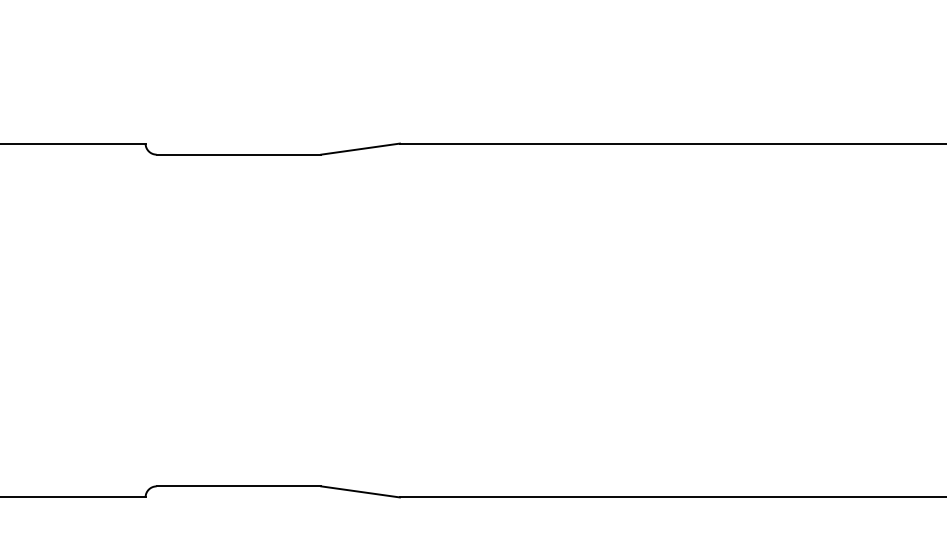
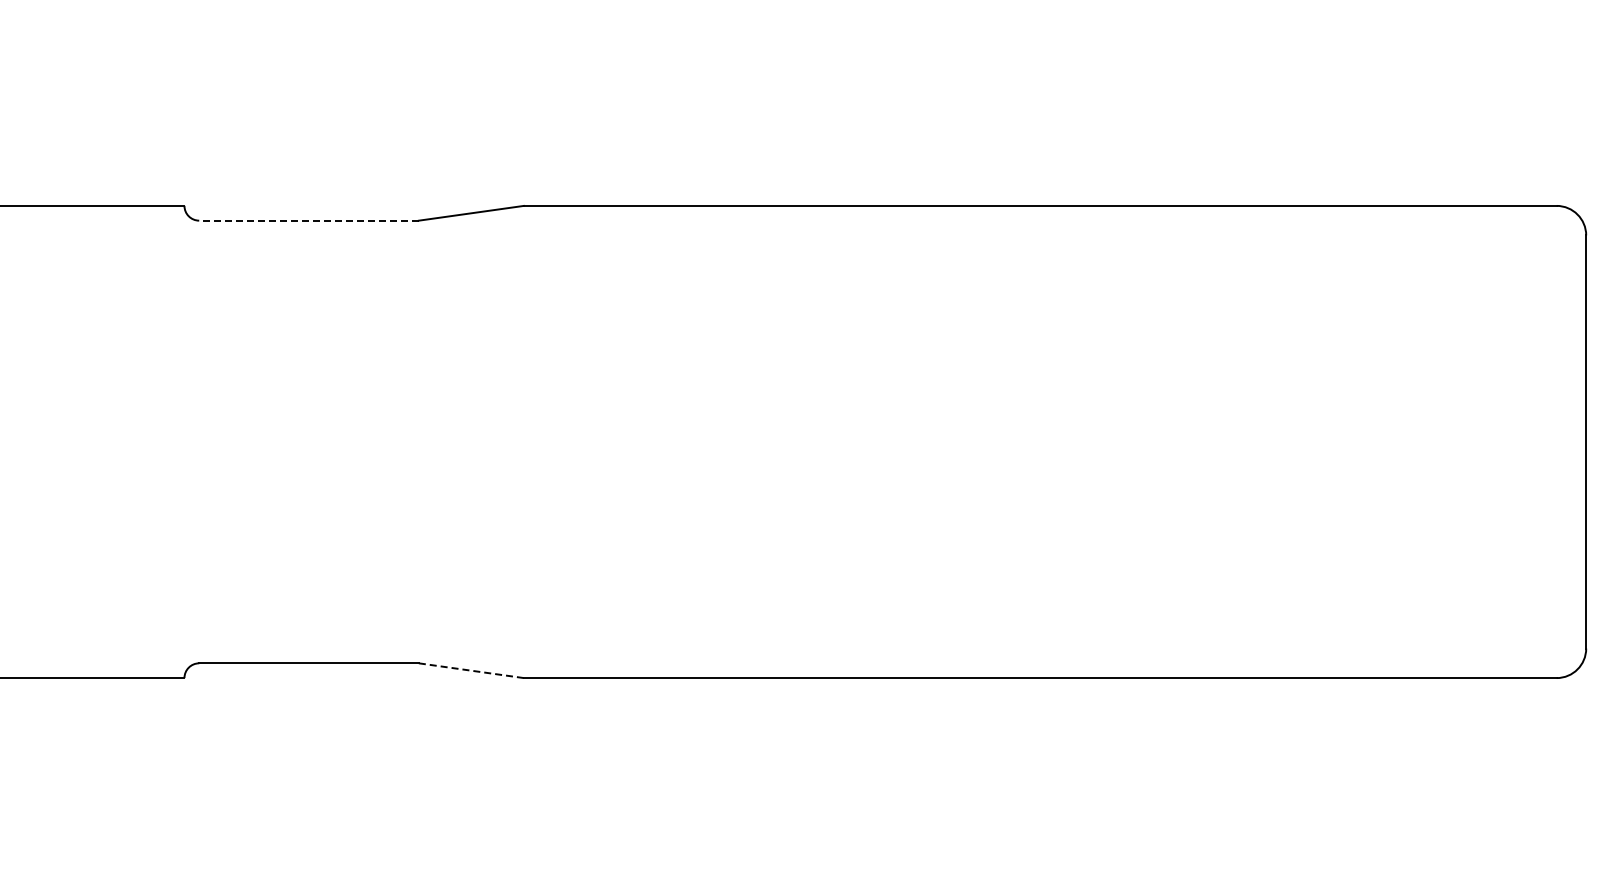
line: (239, 154) -> (309, 220), solid -> dashed
line: (360, 491) -> (471, 670), solid -> dashed

